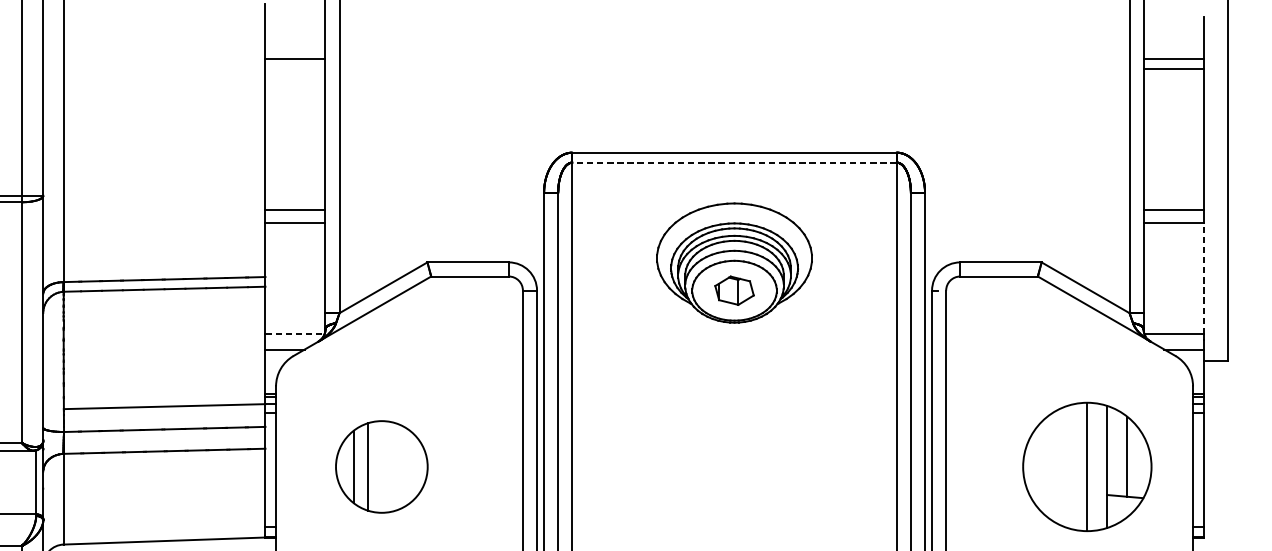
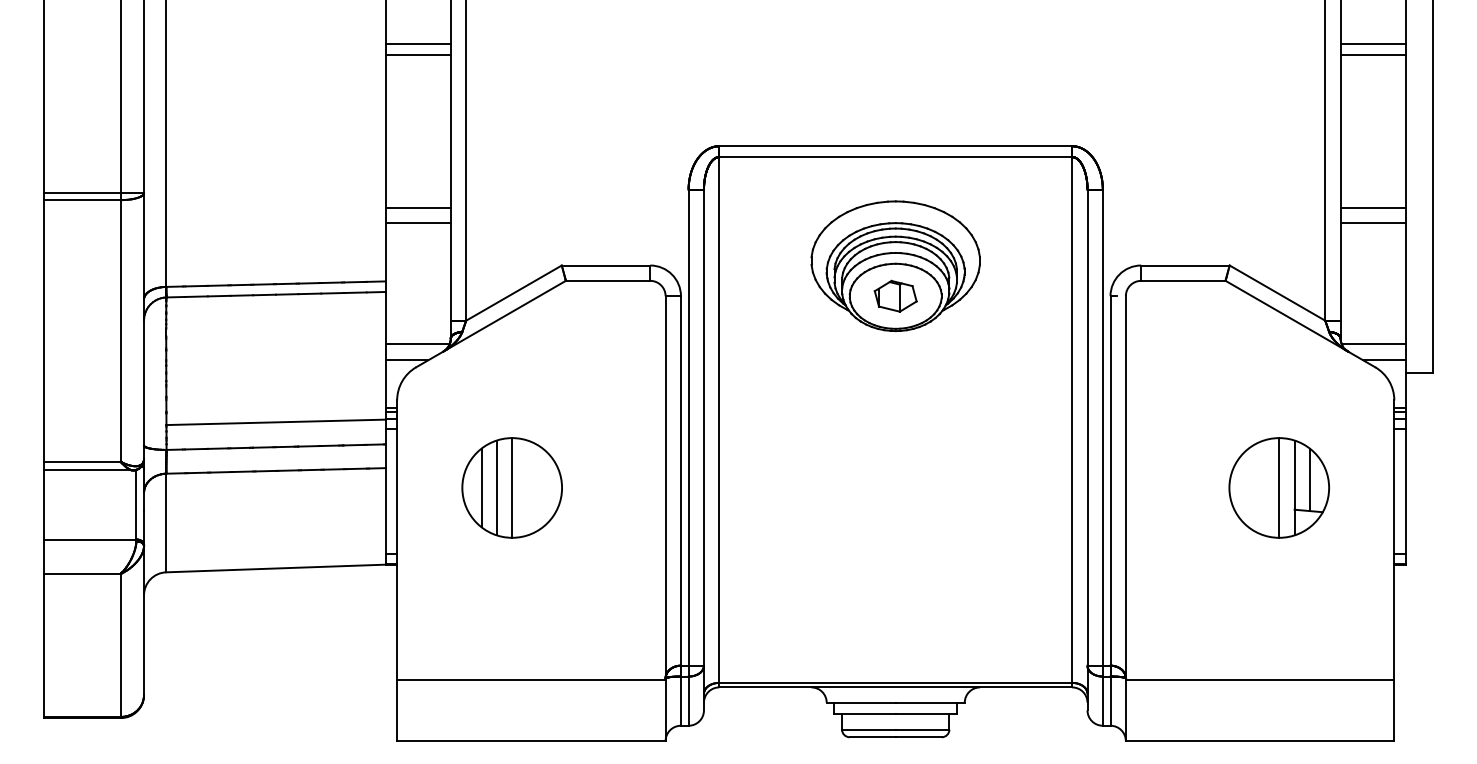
line: (294, 69) -> (417, 55), added
line: (734, 163) -> (895, 157), dashed -> solid
line: (1203, 278) -> (1405, 282), dashed -> solid
line: (295, 334) -> (418, 343), dashed -> solid
line: (382, 466) -> (512, 487), added
part: (1086, 466) -> (1278, 487), size x0.71

